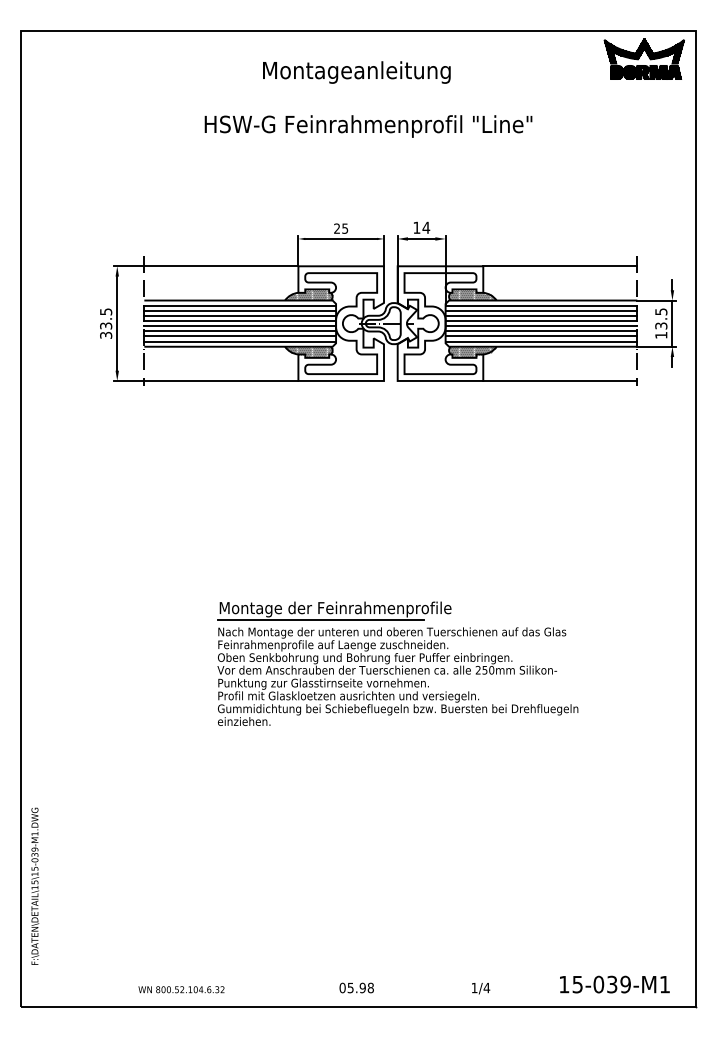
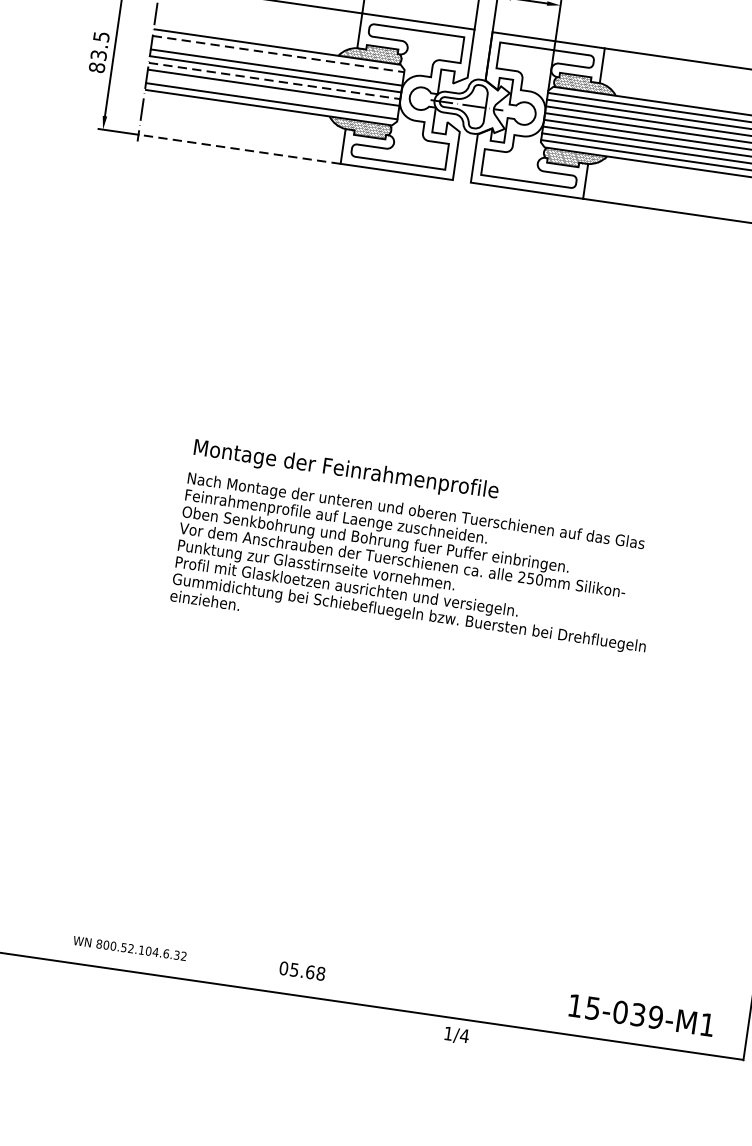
line: (240, 305) -> (278, 53), solid -> dashed
line: (240, 310) -> (278, 60), removed
line: (240, 326) -> (274, 81), solid -> dashed
text: (106, 334) -> (97, 66), 33.5 -> 83.5
line: (240, 336) -> (273, 94), removed
line: (220, 380) -> (238, 148), solid -> dashed
line: (320, 619) -> (324, 480), removed
text: (362, 987) -> (310, 971), 05.98 -> 05.68
text: (481, 988) -> (457, 1035), moved
text: (181, 989) -> (129, 948), moved

